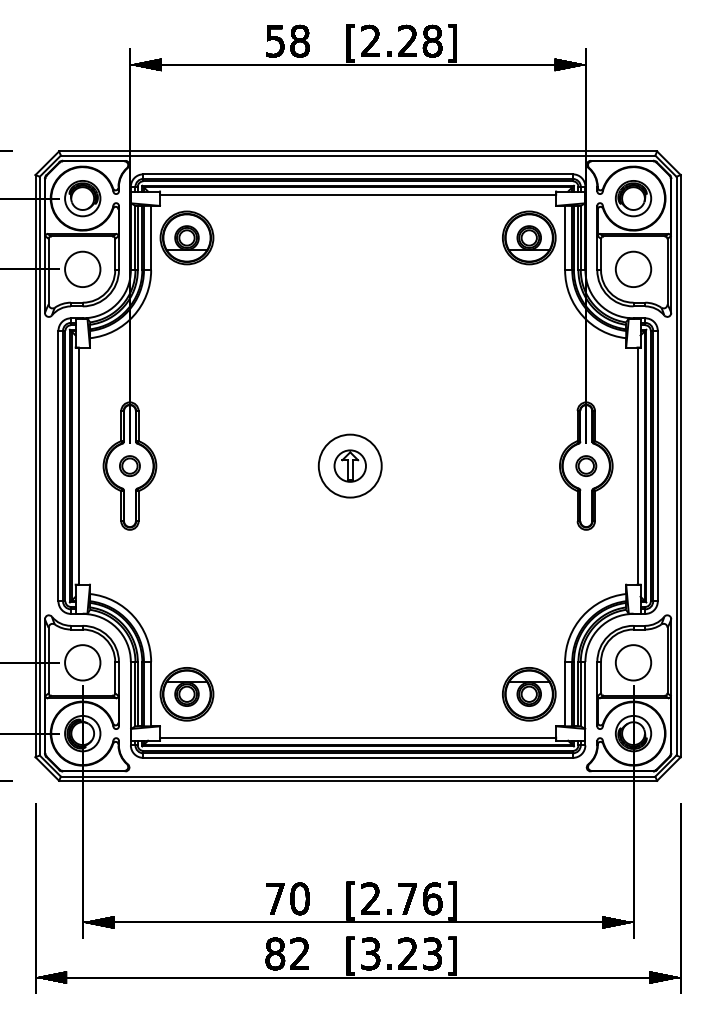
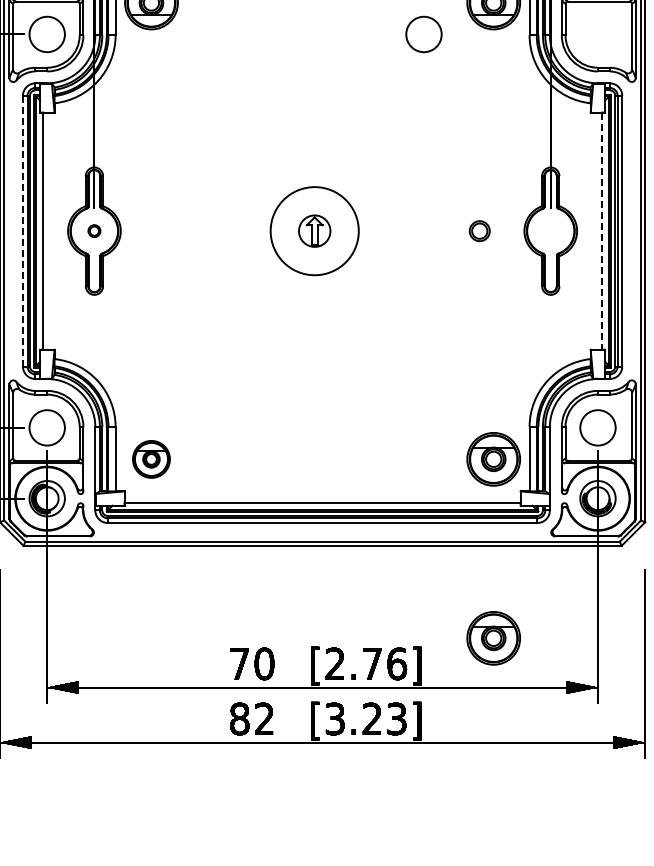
circle: (633, 268) -> (423, 33), moved
part: (129, 465) -> (93, 230), size x0.6
circle: (349, 465) -> (313, 230), size x1.4
part: (586, 465) -> (479, 230), moved
line: (58, 466) -> (22, 231), solid -> dashed
line: (637, 466) -> (601, 231), solid -> dashed
part: (186, 694) -> (150, 459), size x0.7
part: (529, 873) -> (493, 638), added

